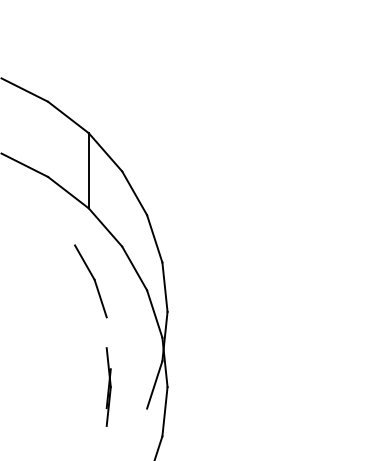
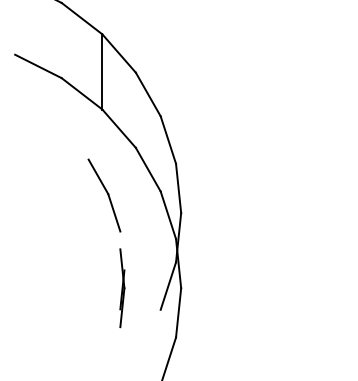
part: (90, 281) -> (104, 195), moved

